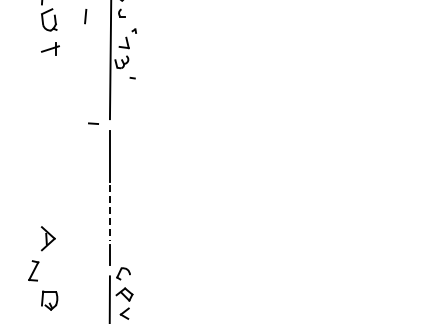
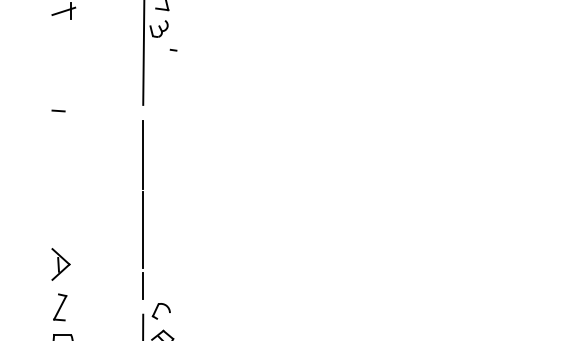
line: (93, 123) -> (58, 110), moved
line: (109, 213) -> (142, 230), dashed -> solid
part: (33, 270) -> (59, 306), moved

